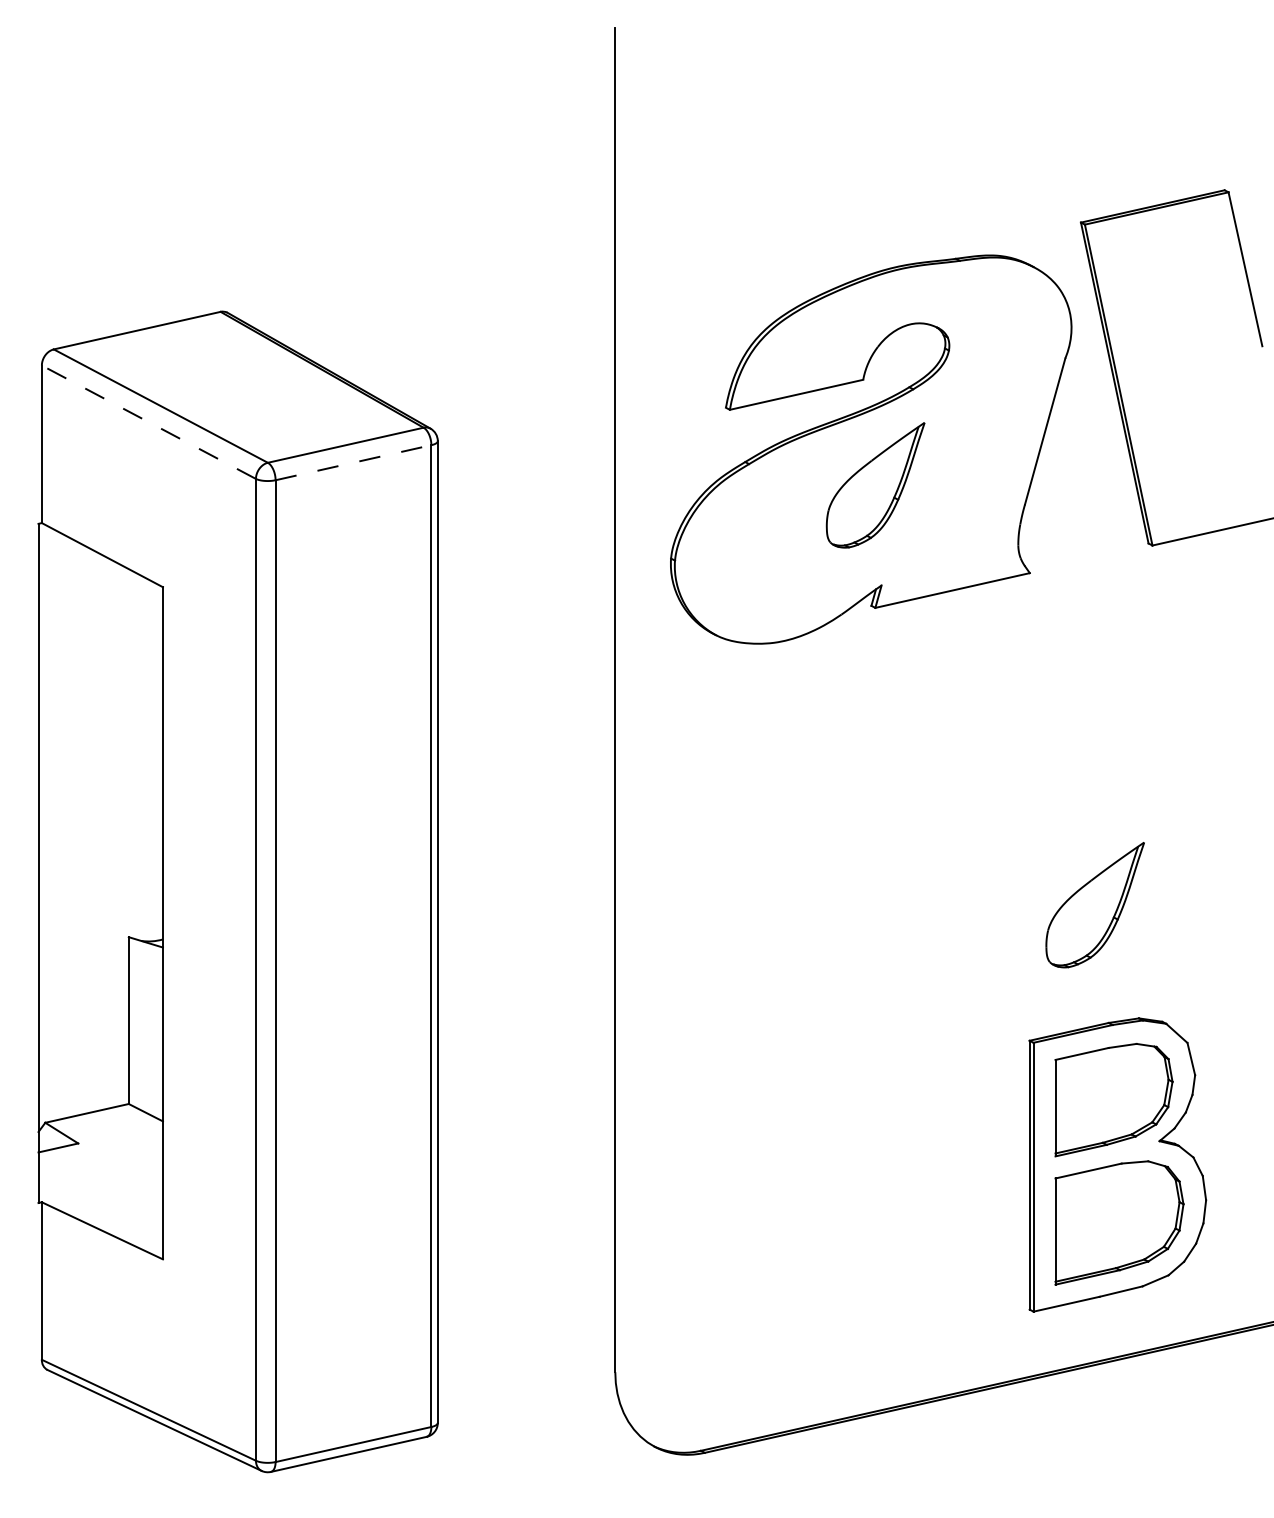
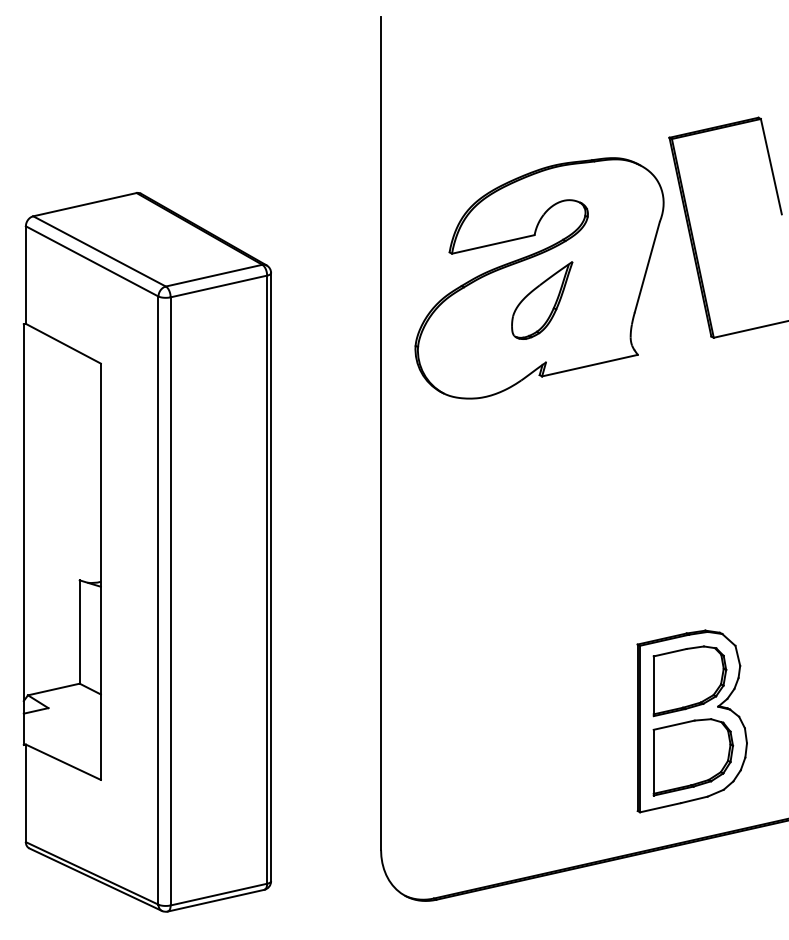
line: (147, 422) -> (91, 261), dashed -> solid
line: (354, 462) -> (219, 286), dashed -> solid
part: (1095, 905) -> (678, 560), removed

